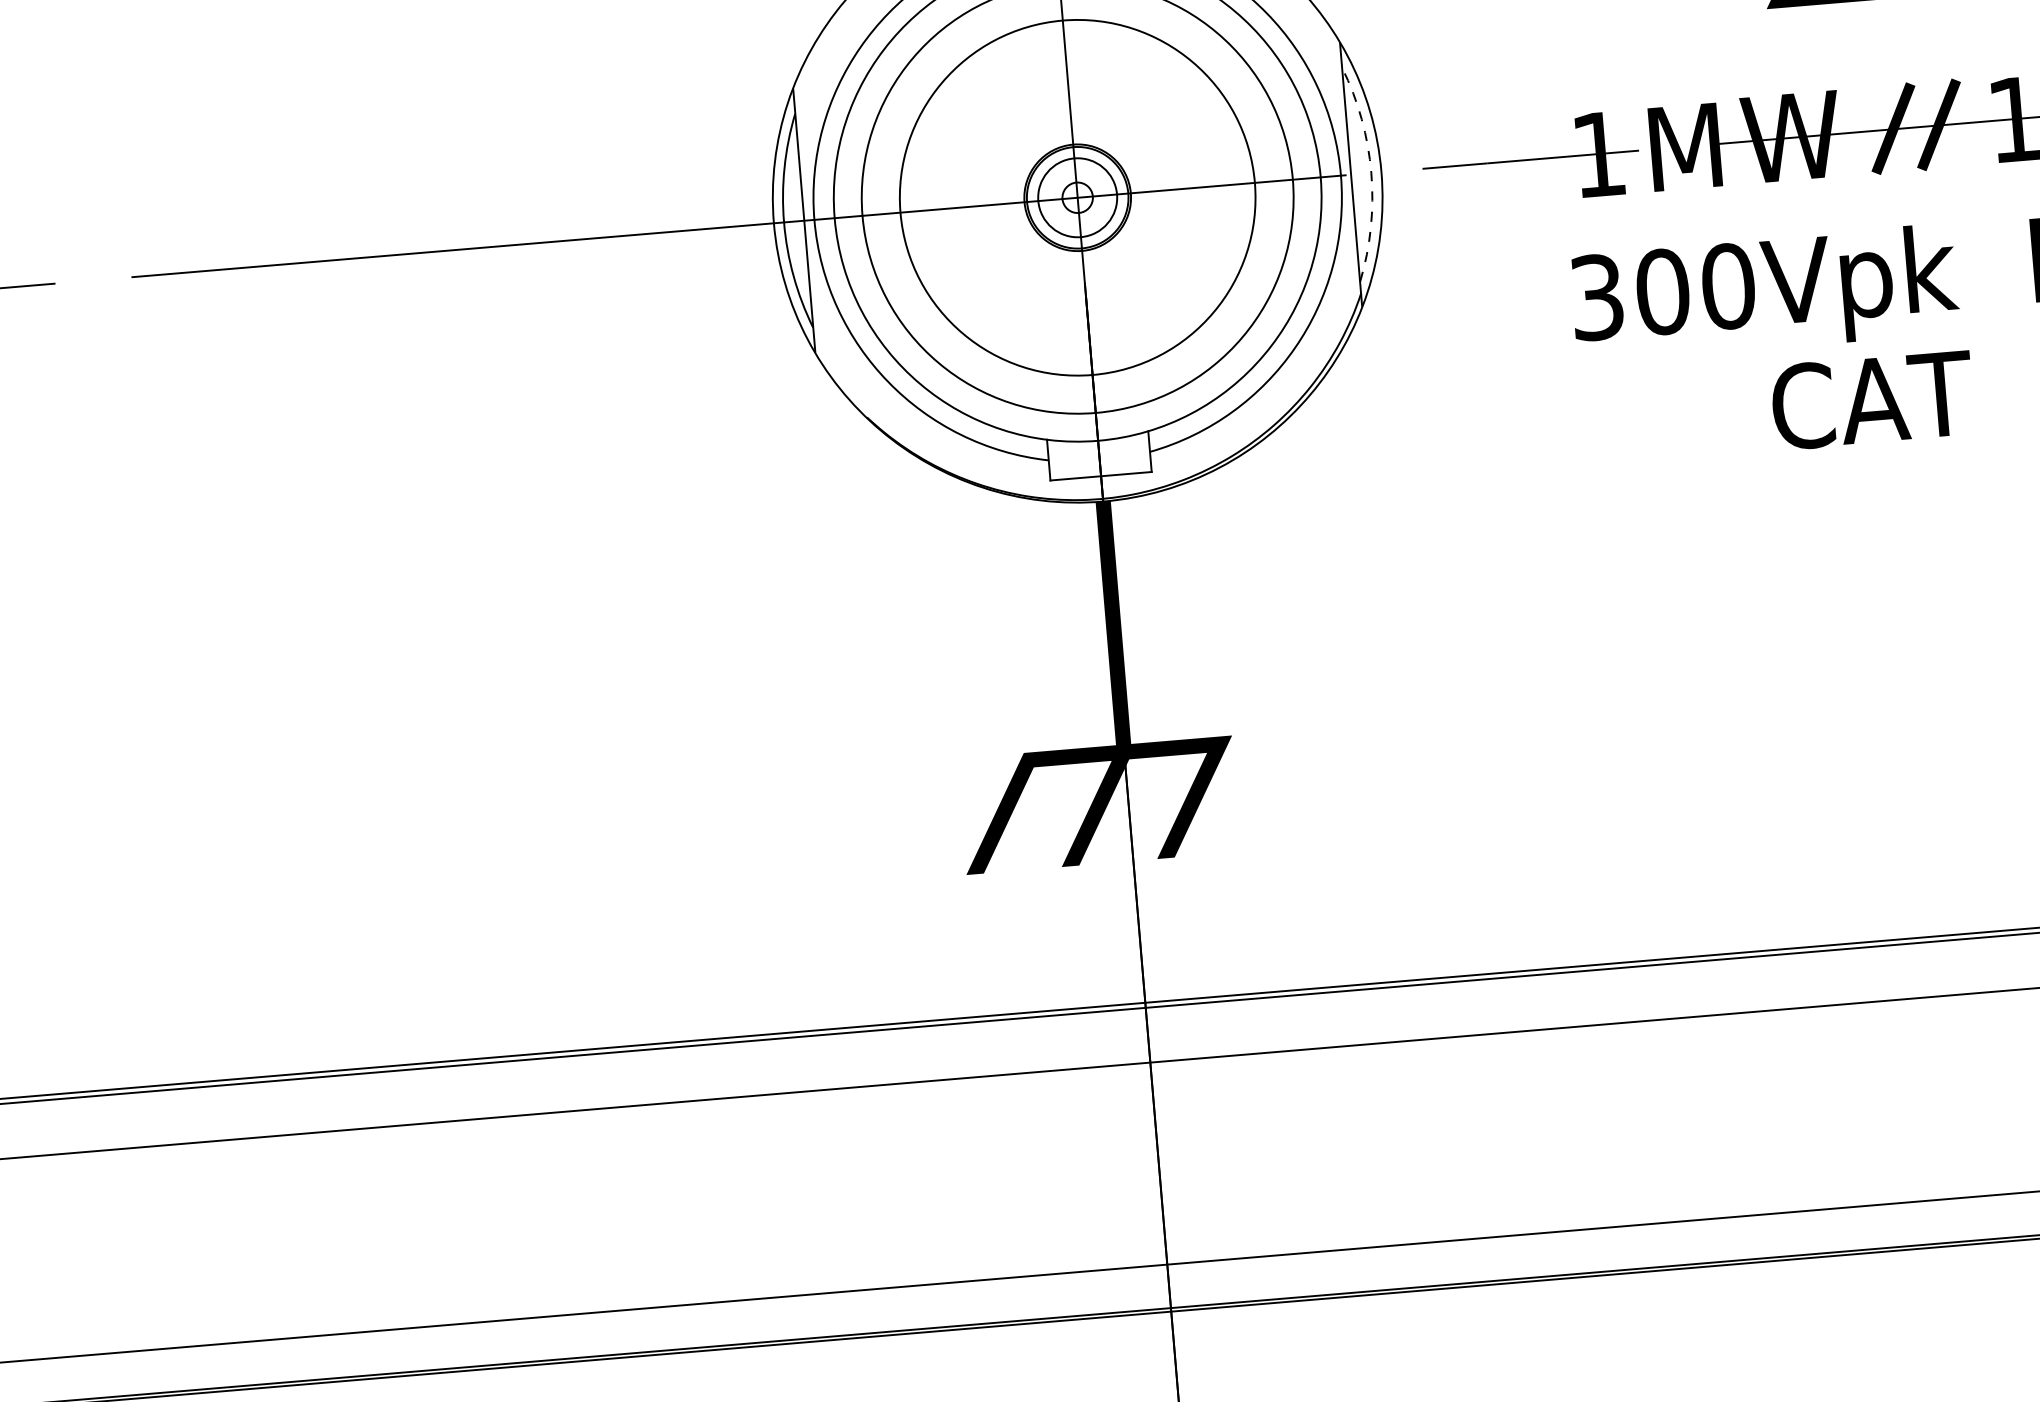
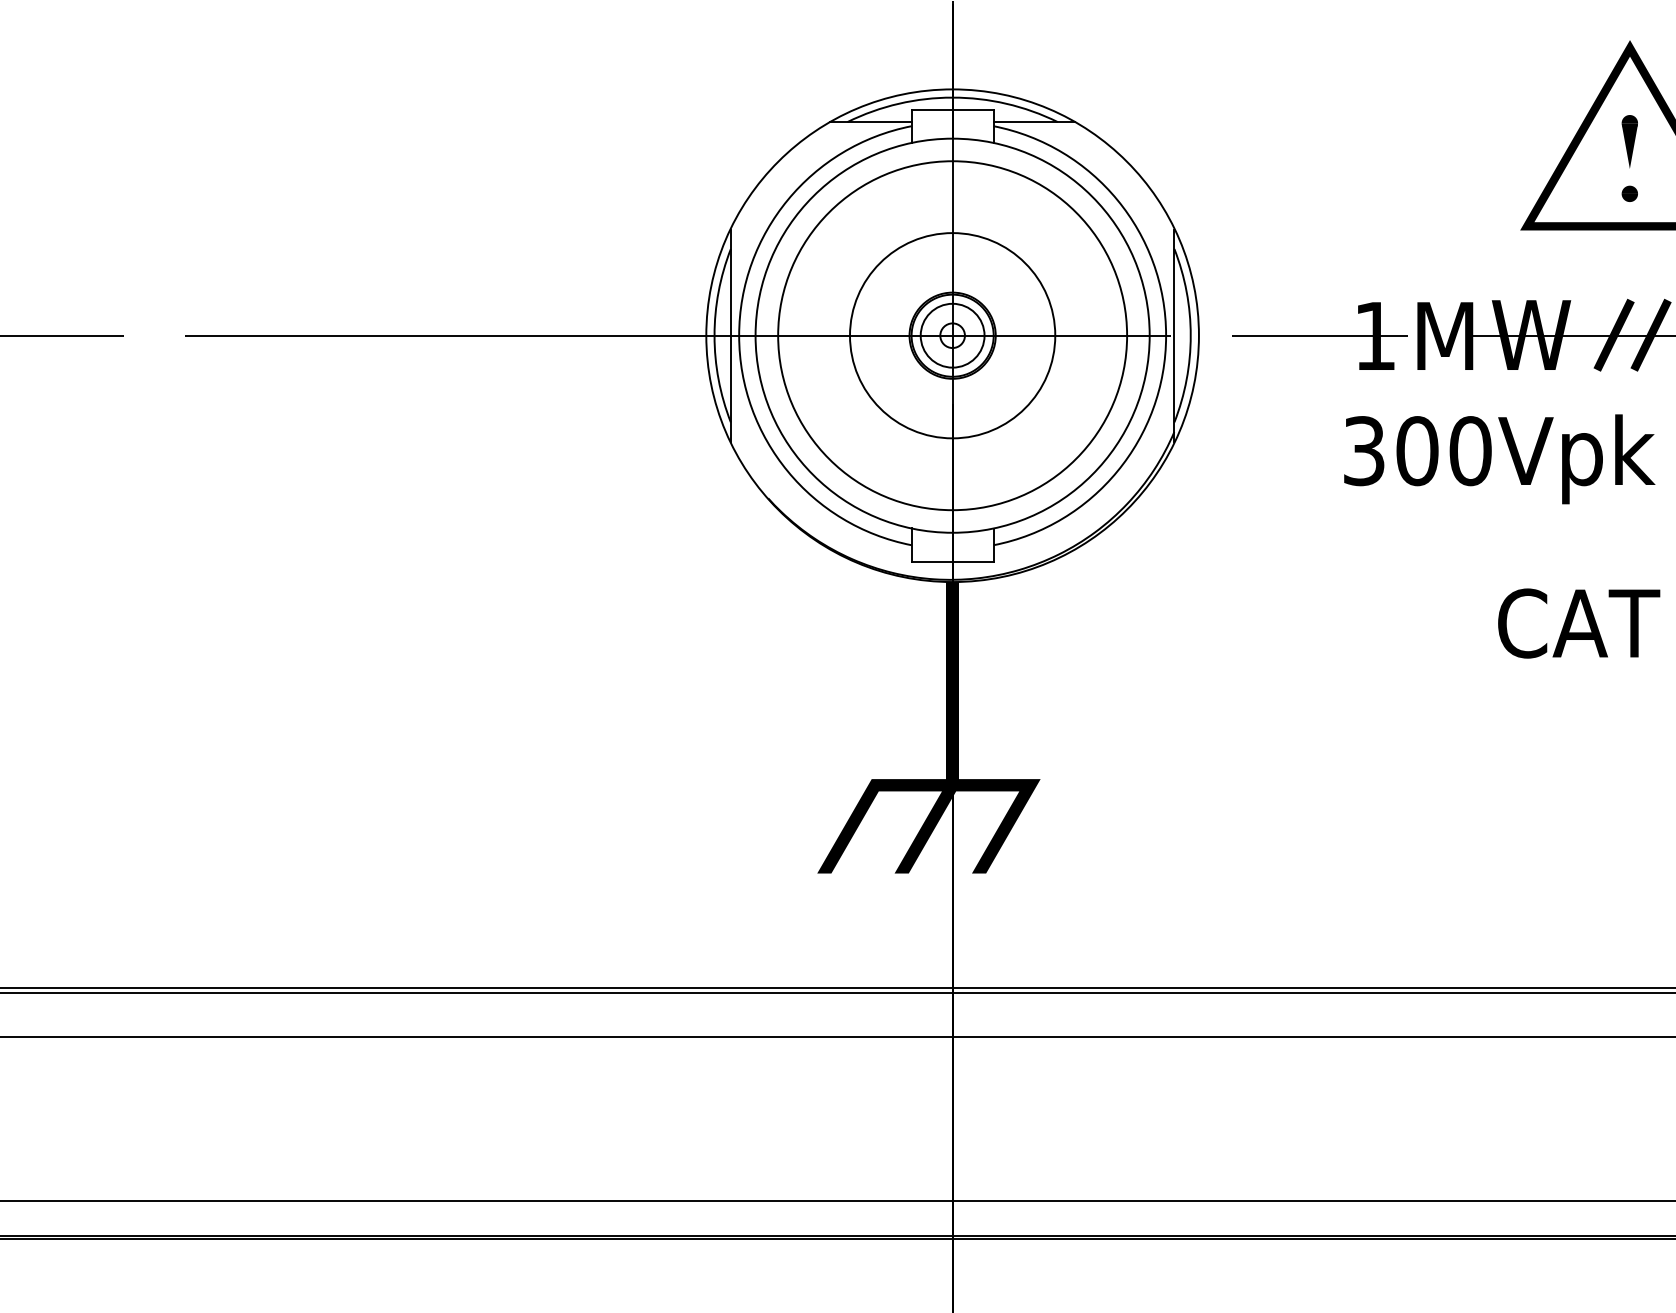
arc: (1371, 172) -> (1190, 335), dashed -> solid
circle: (1077, 197) -> (952, 335), size x0.71
text: (1873, 400) -> (1579, 623), moved

